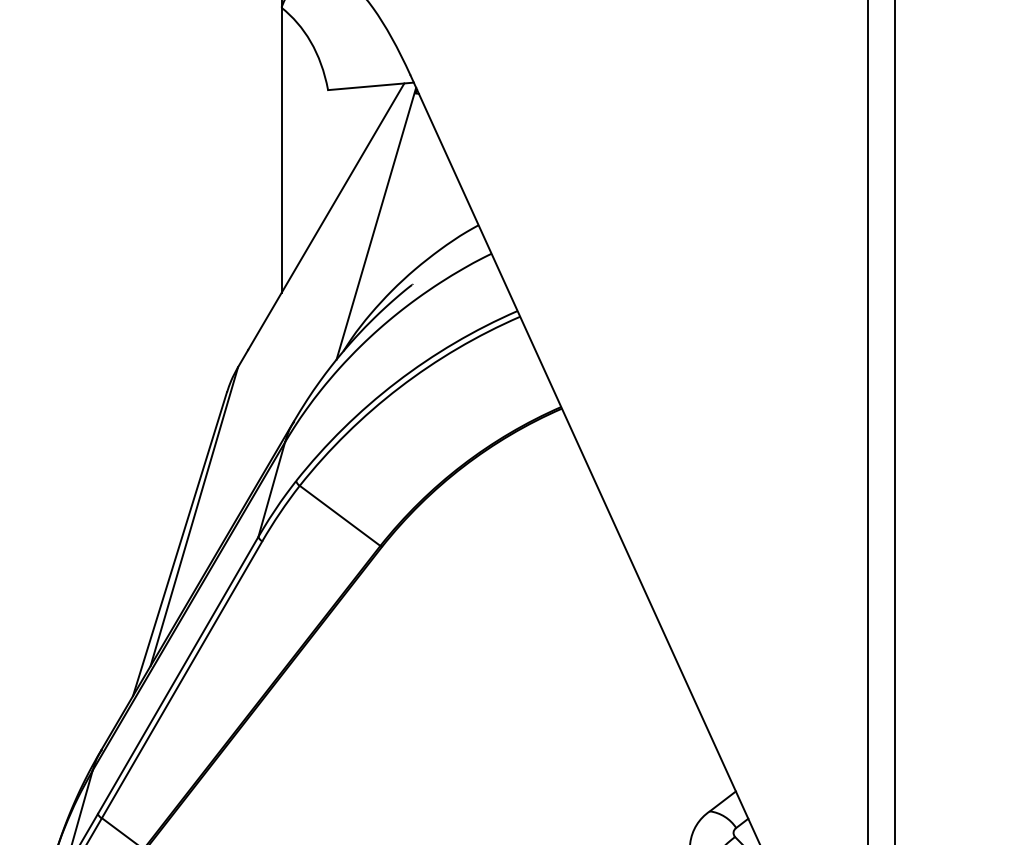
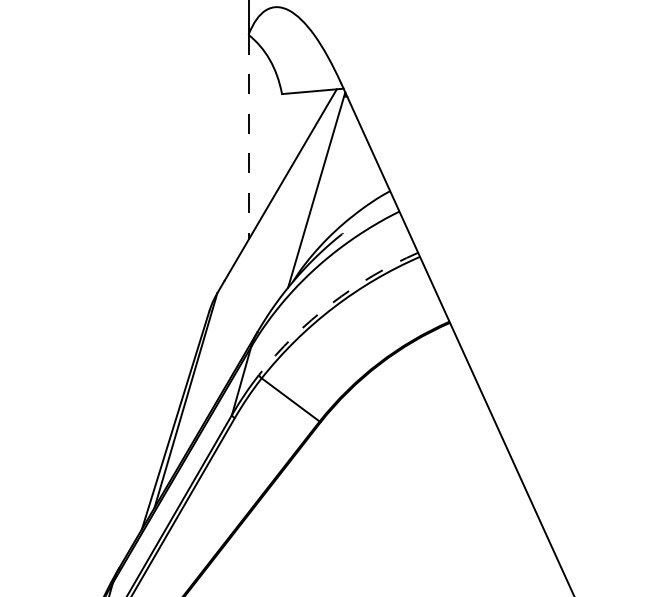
line: (281, 150) -> (248, 137), solid -> dashed
arc: (396, 382) -> (331, 304), solid -> dashed

